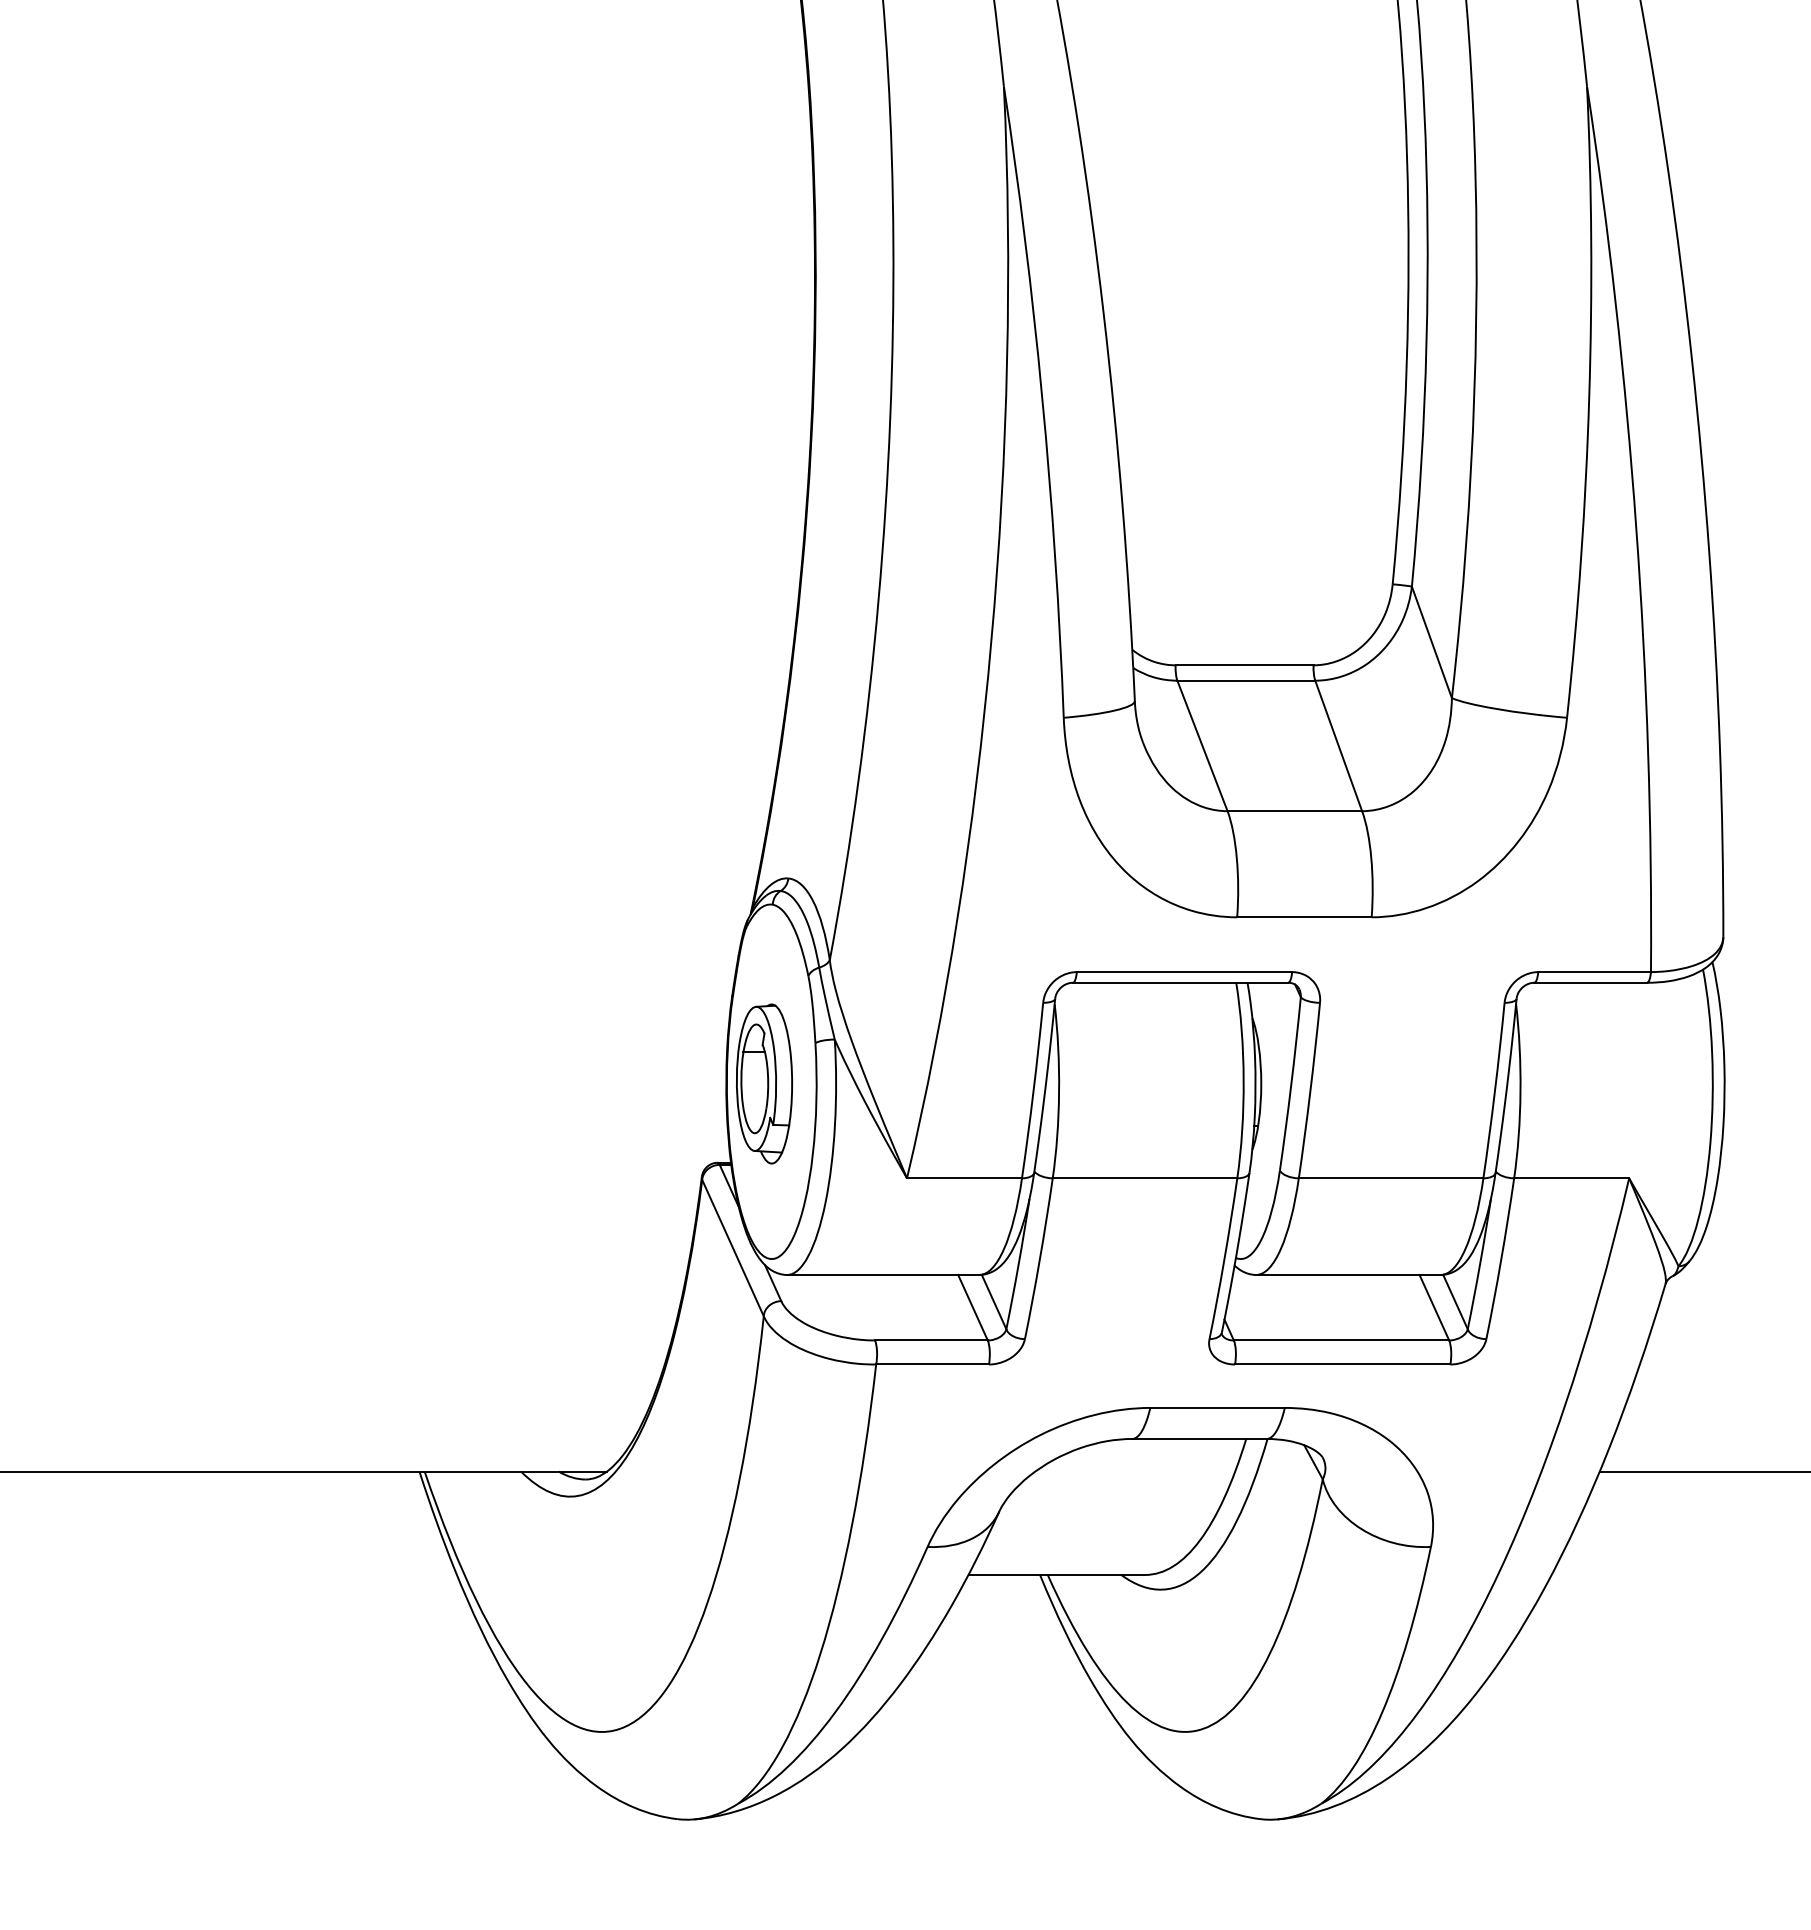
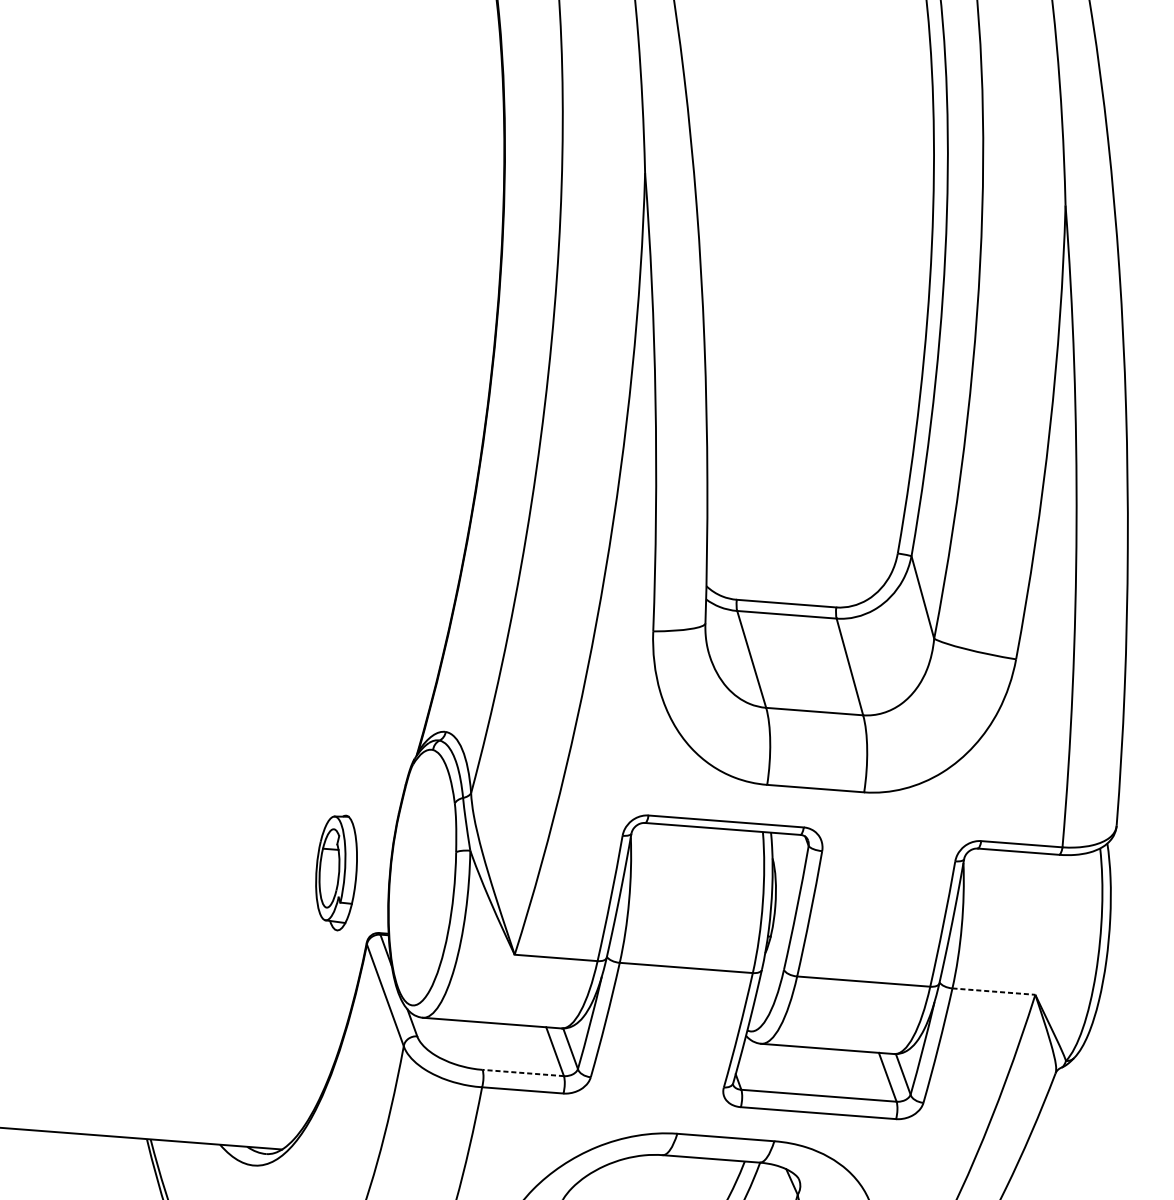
part: (764, 1083) -> (336, 872), moved
line: (1572, 1178) -> (994, 991), solid -> dashed
line: (930, 1340) -> (522, 1072), solid -> dashed

